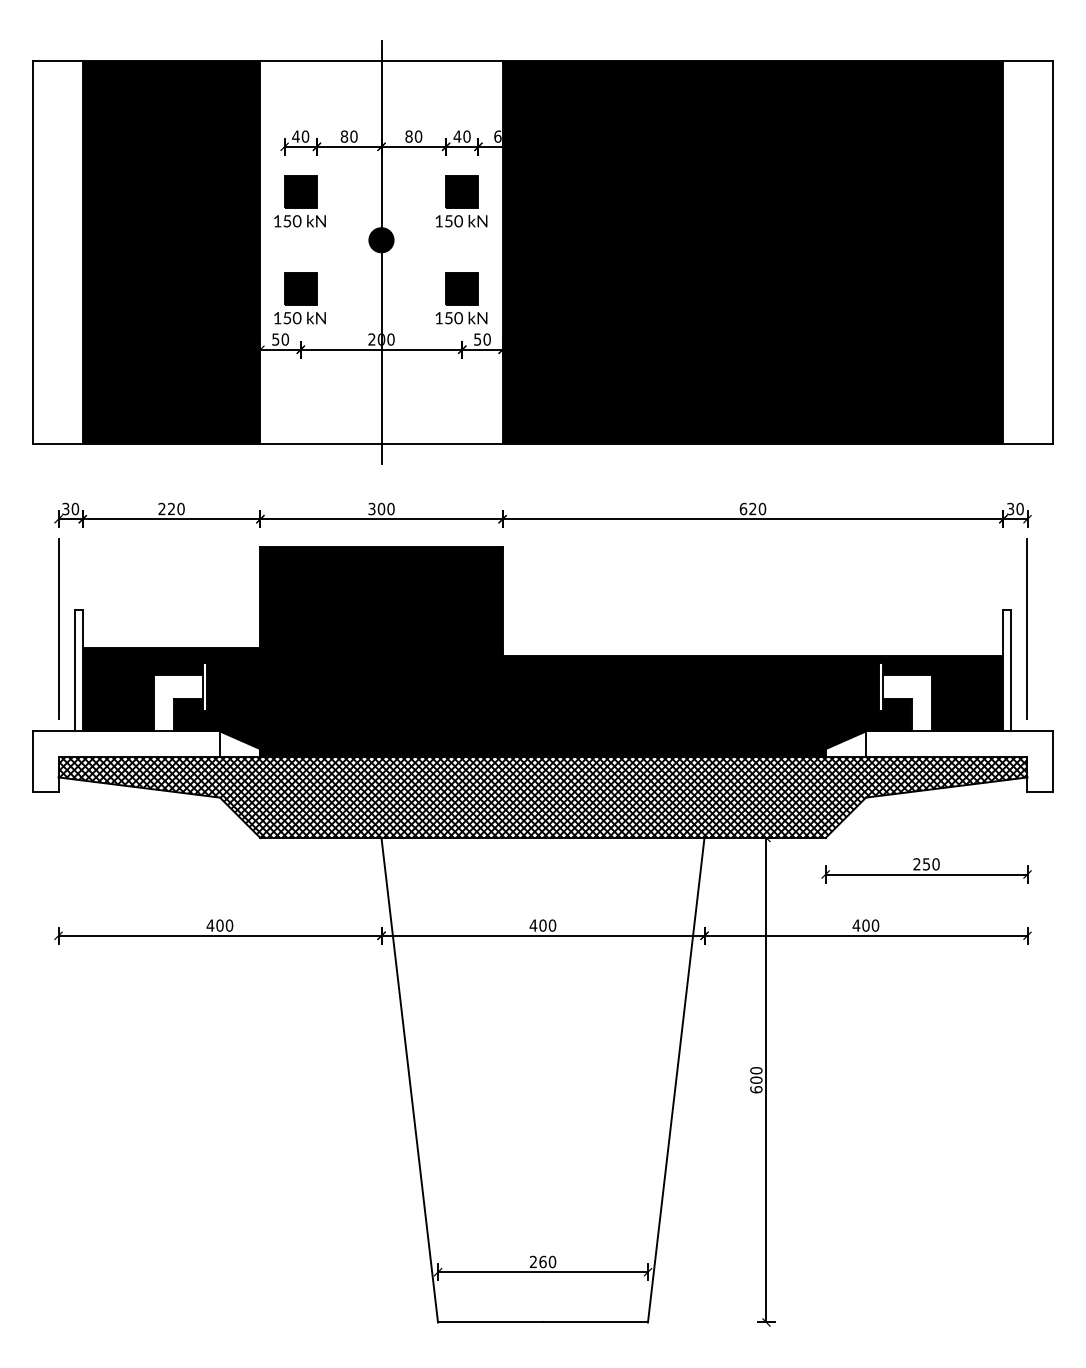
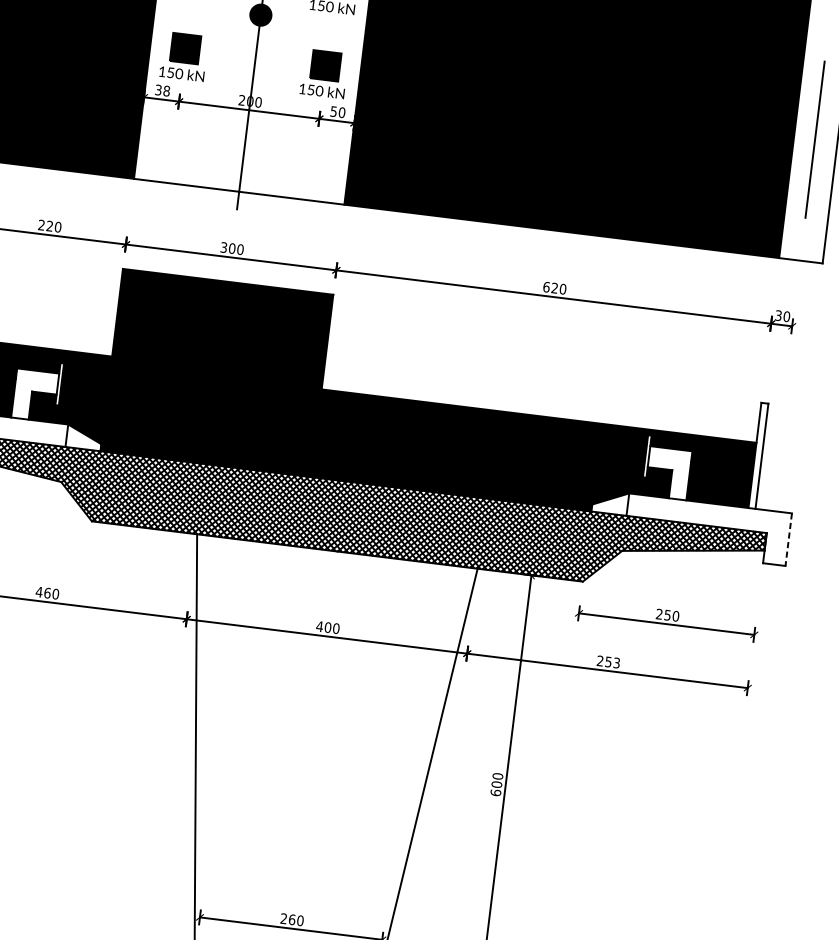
text: (280, 339) -> (162, 90), 50 -> 38
line: (1026, 628) -> (814, 138), moved
line: (1053, 762) -> (788, 540), solid -> dashed
text: (219, 925) -> (47, 593), 400 -> 460
text: (865, 925) -> (608, 661), 400 -> 253

